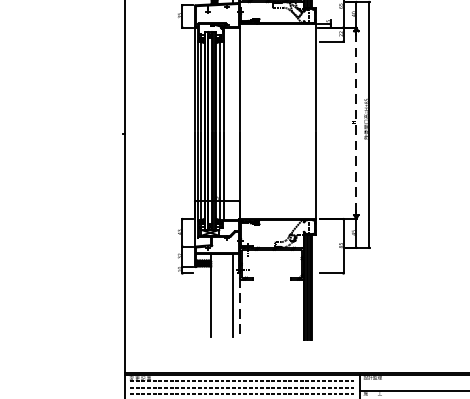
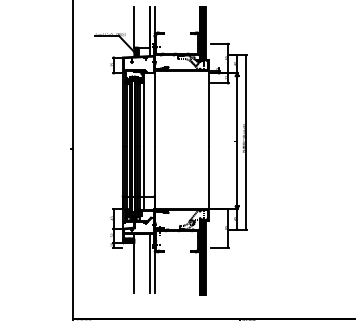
line: (356, 123) -> (237, 141), dashed -> solid
line: (239, 306) -> (154, 271), dashed -> solid

